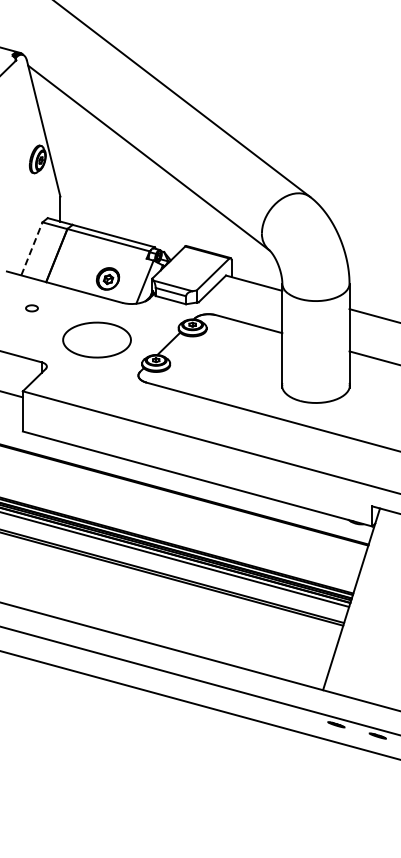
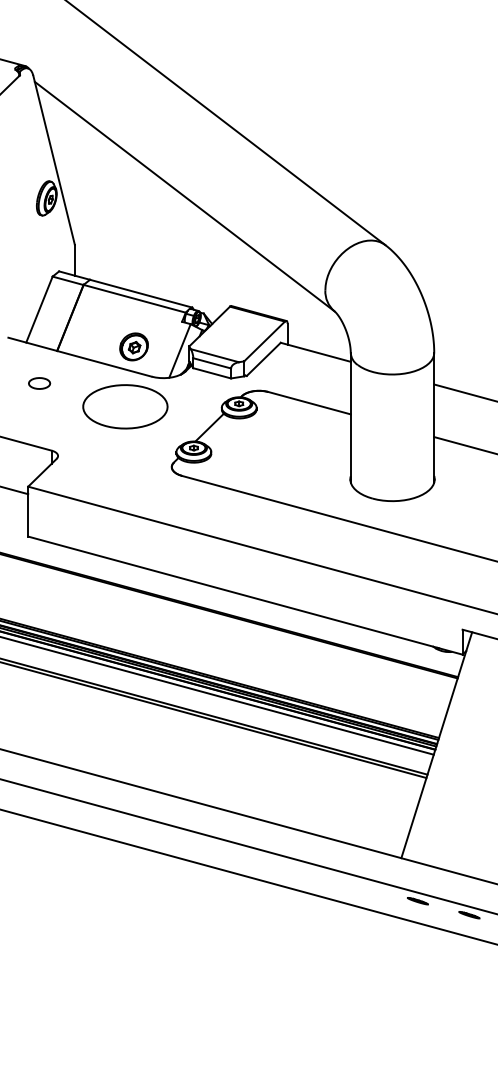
line: (31, 248) -> (38, 309), dashed -> solid
part: (31, 308) -> (38, 383), size x1.43
part: (96, 339) -> (124, 406), moved

